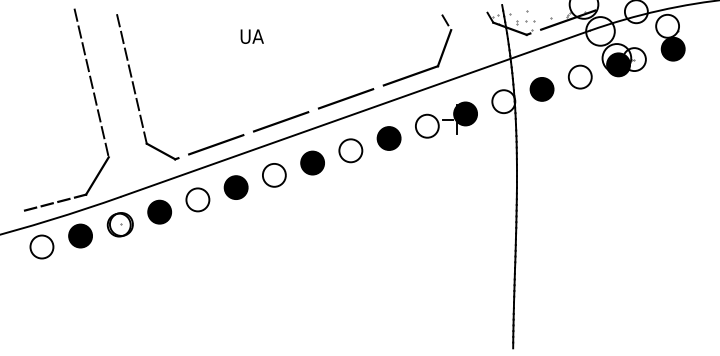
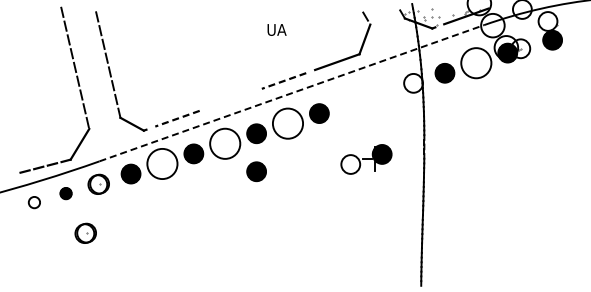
text: (251, 36) -> (276, 29), moved
circle: (579, 76) -> (475, 62), size x1.6
line: (346, 99) -> (284, 81), solid -> dashed
line: (356, 114) -> (292, 93), solid -> dashed
part: (446, 120) -> (366, 159), moved
line: (280, 121) -> (230, 99), removed
line: (216, 144) -> (177, 118), solid -> dashed
circle: (350, 150) -> (287, 123), size x1.6
circle: (273, 174) -> (224, 143), size x1.6
circle: (197, 199) -> (162, 163), size x1.6
part: (312, 209) -> (256, 171), added
part: (79, 235) -> (65, 193), size x0.6
circle: (42, 246) -> (34, 202), size x0.6
part: (104, 283) -> (85, 232), added

